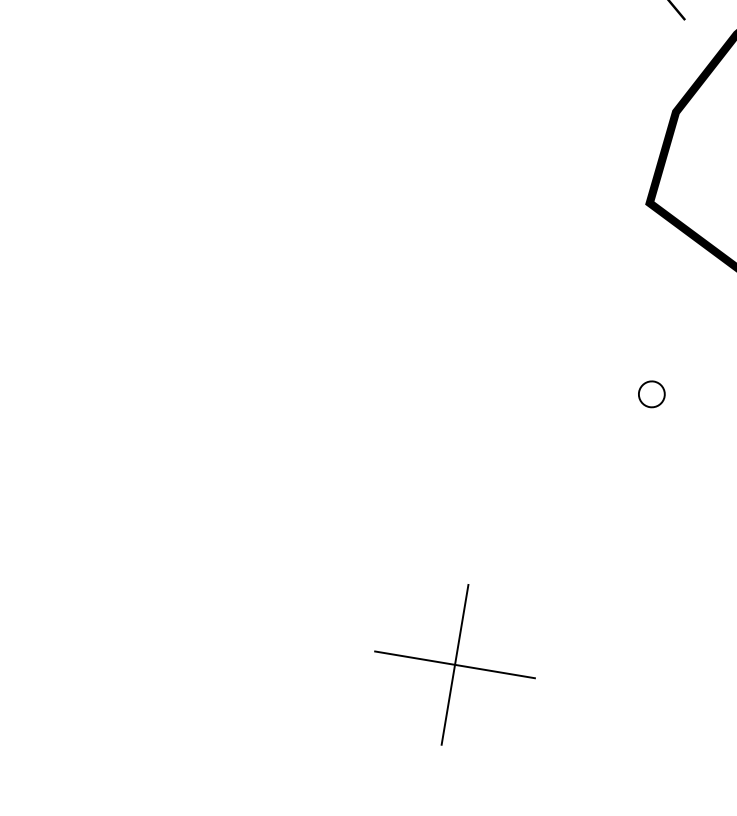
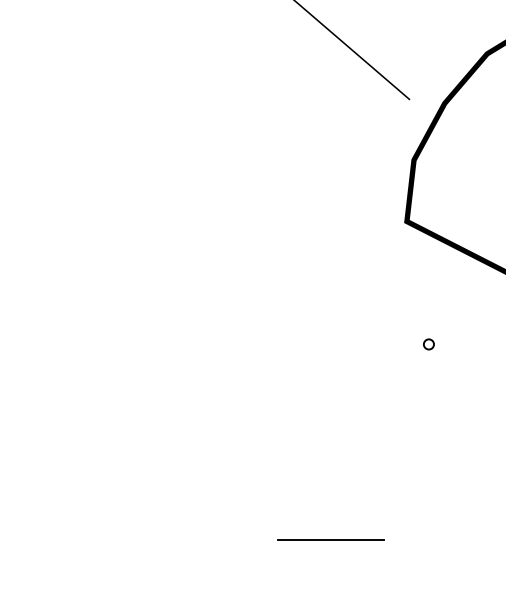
part: (651, 394) -> (428, 344), size x0.6
line: (455, 664) -> (331, 539), removed

